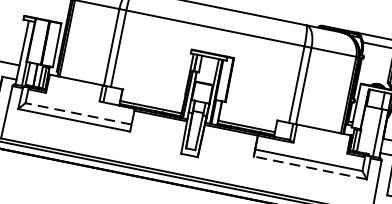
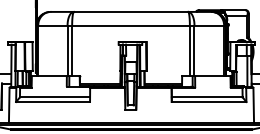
line: (77, 113) -> (54, 97), dashed -> solid
line: (309, 167) -> (208, 101), dashed -> solid

